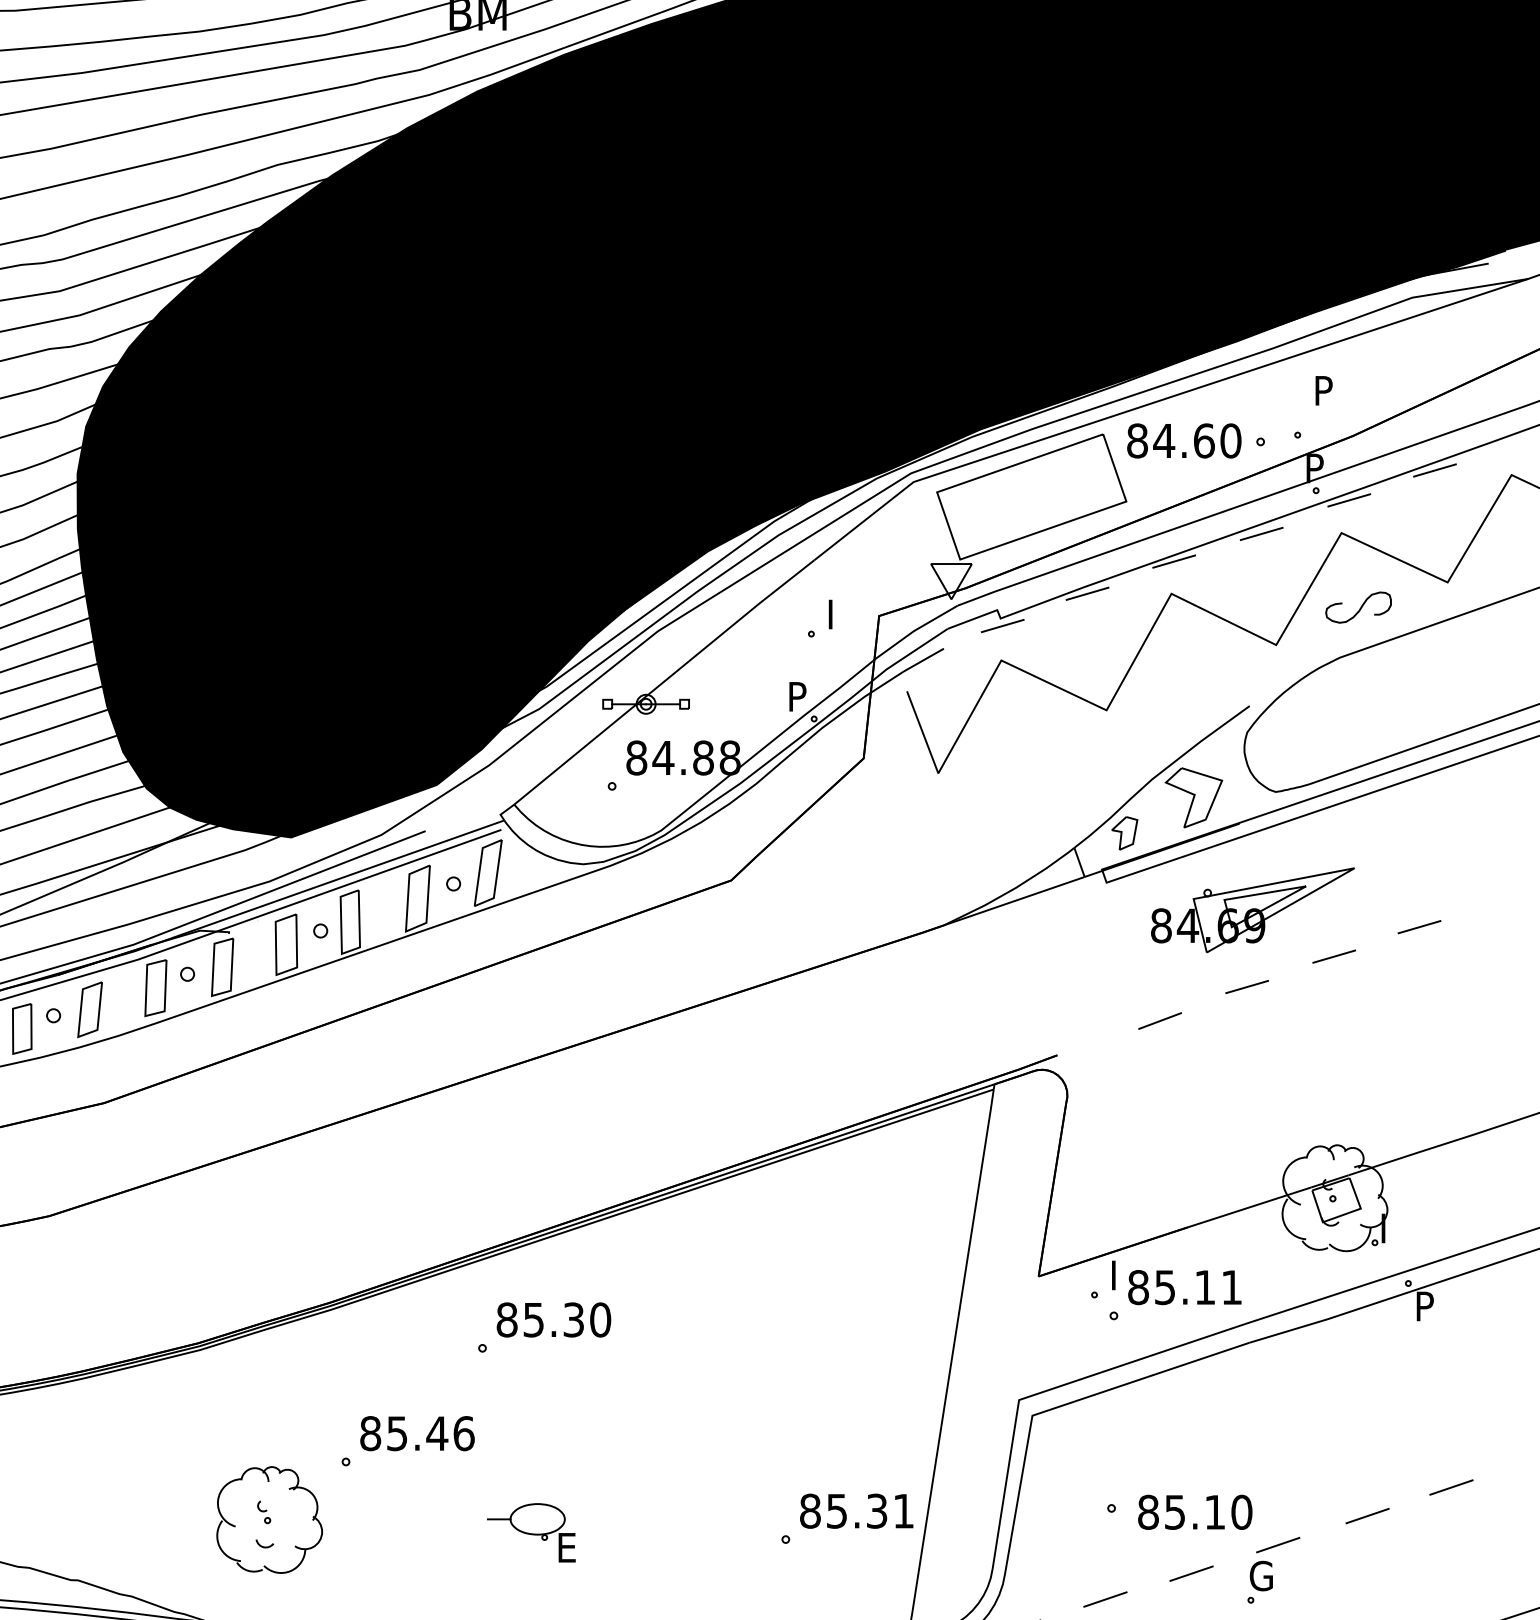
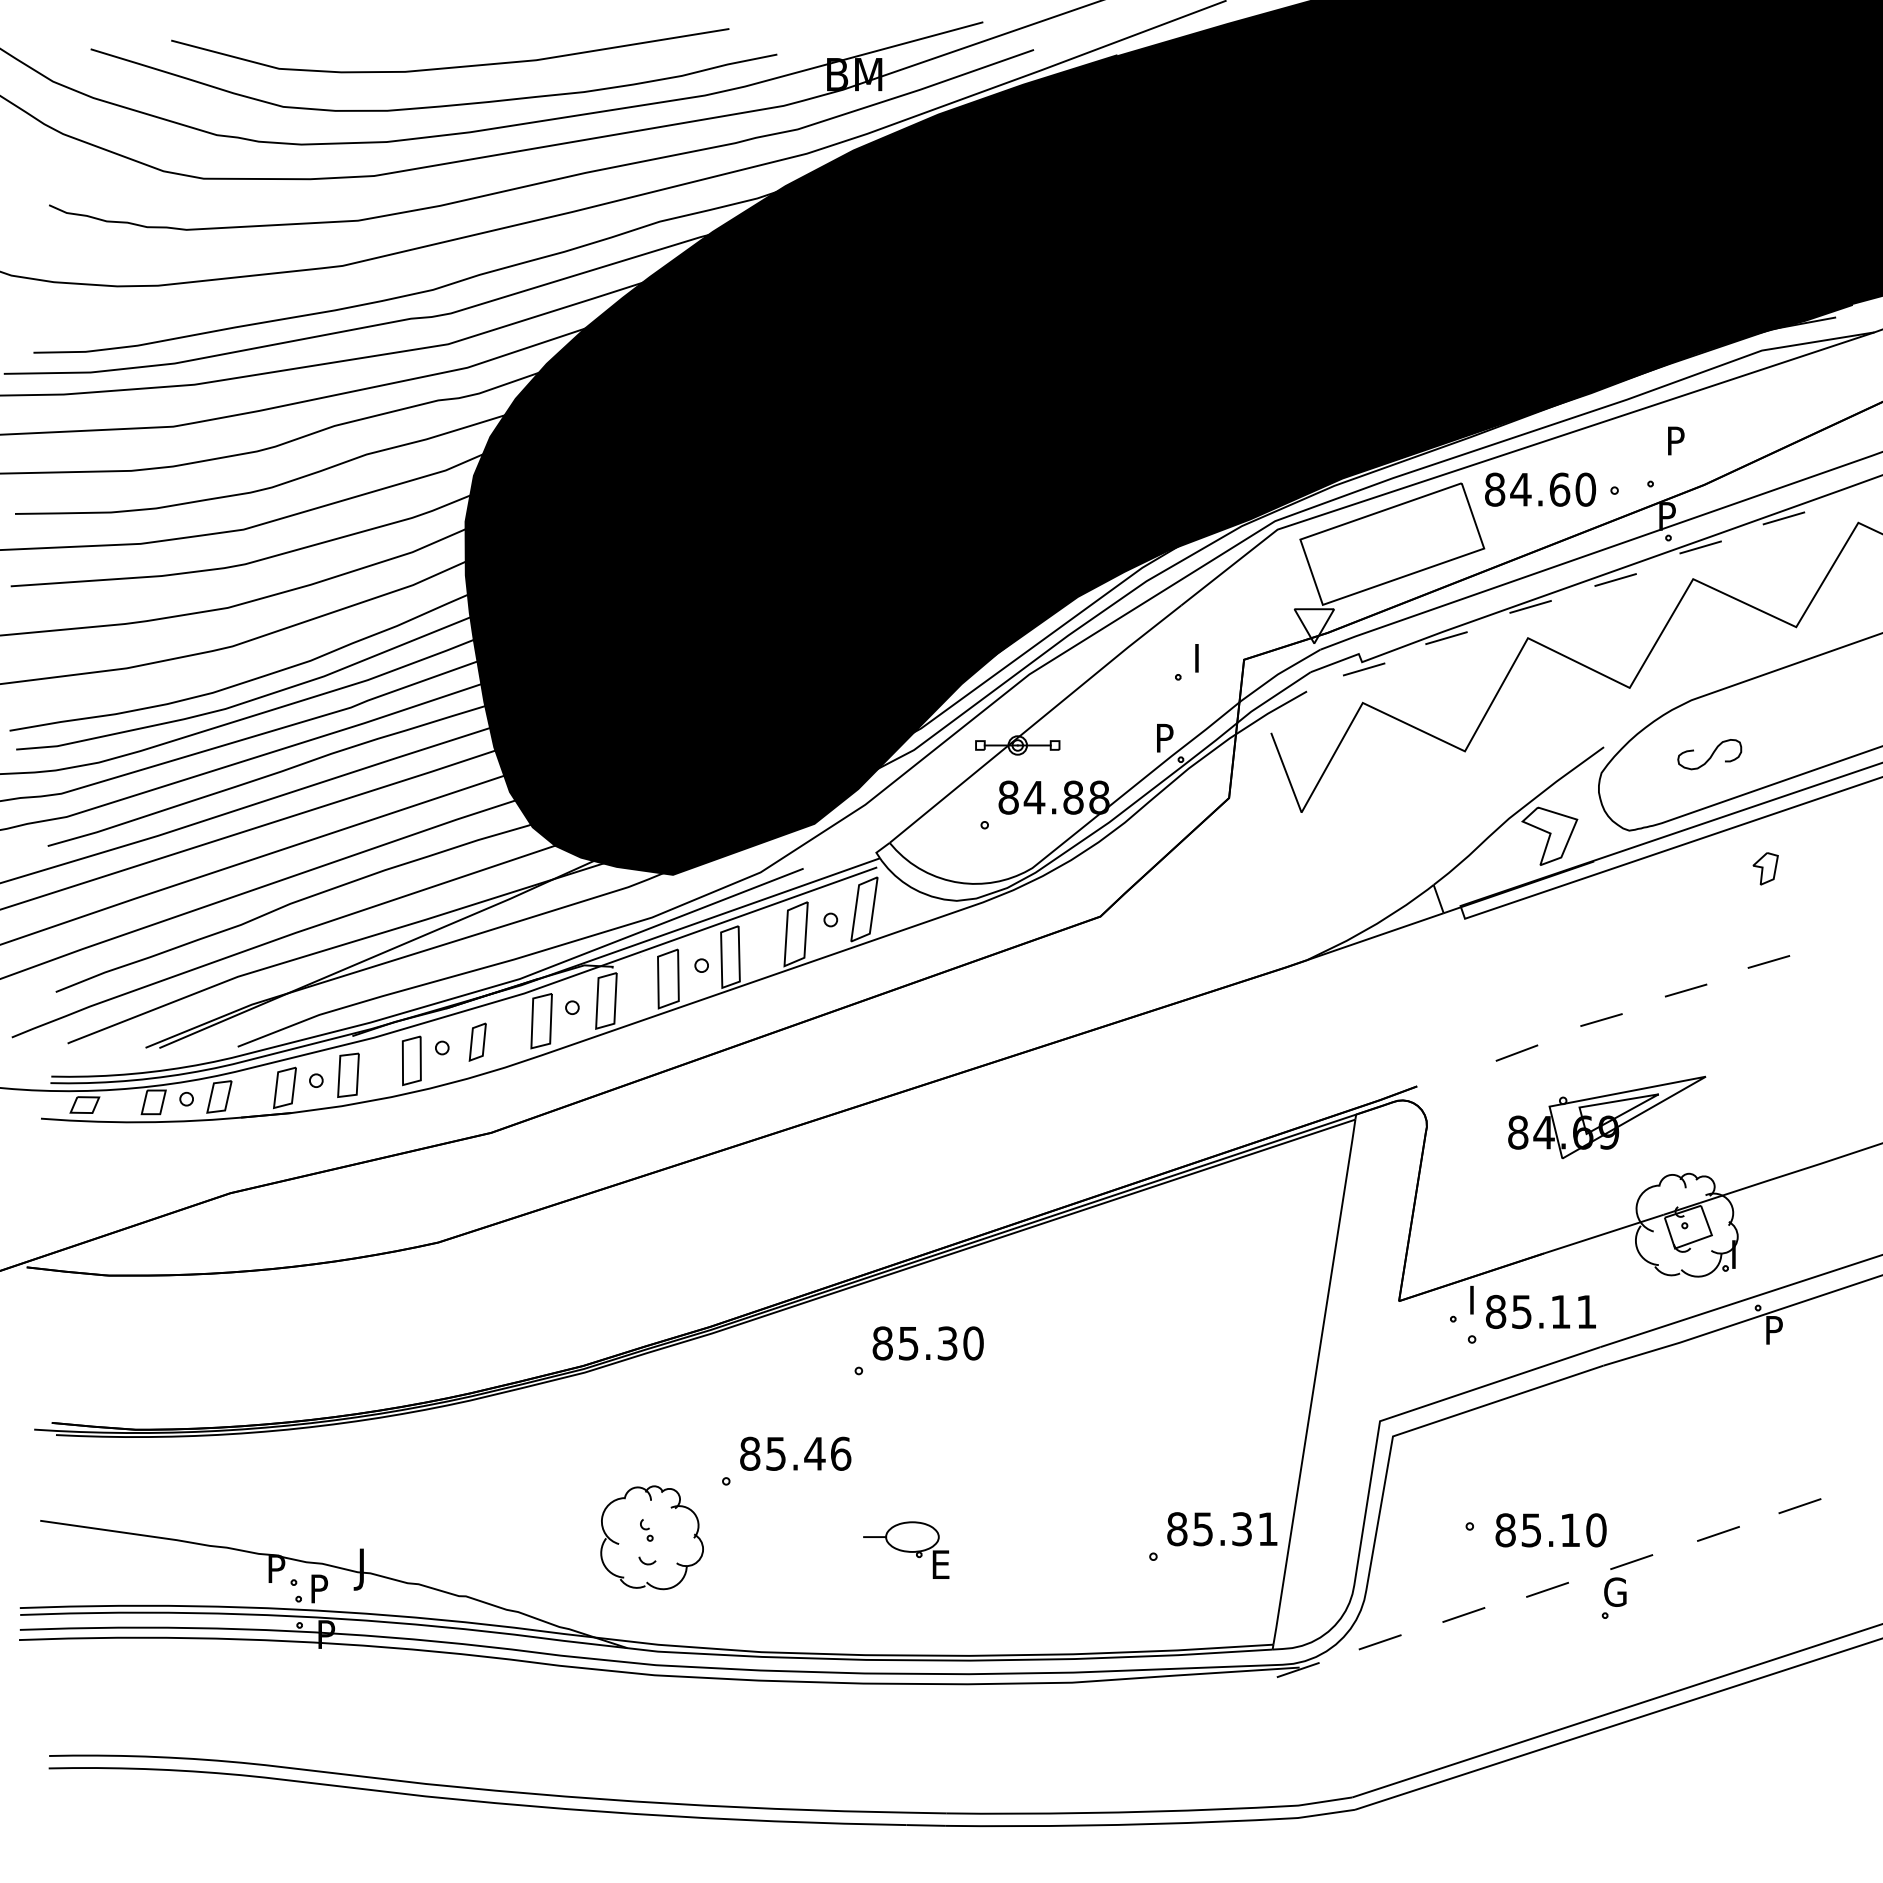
curve: (1359, 608) -> (1710, 755), moved
part: (1124, 833) -> (1765, 868), moved
part: (1253, 910) -> (1607, 1117), moved
part: (89, 1009) -> (477, 1041), size x0.7

